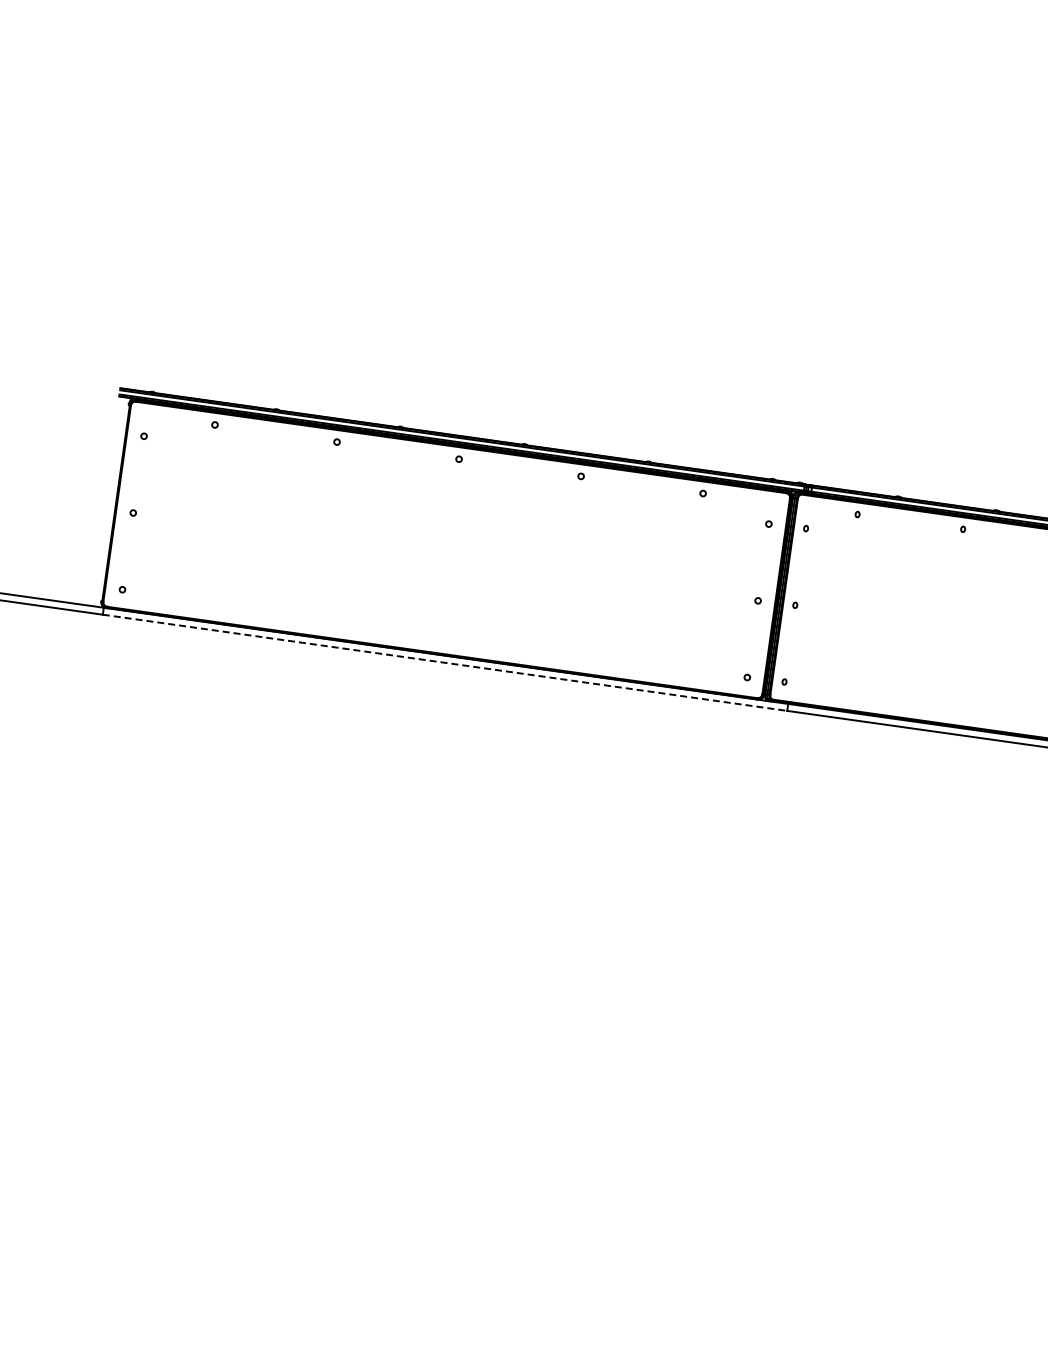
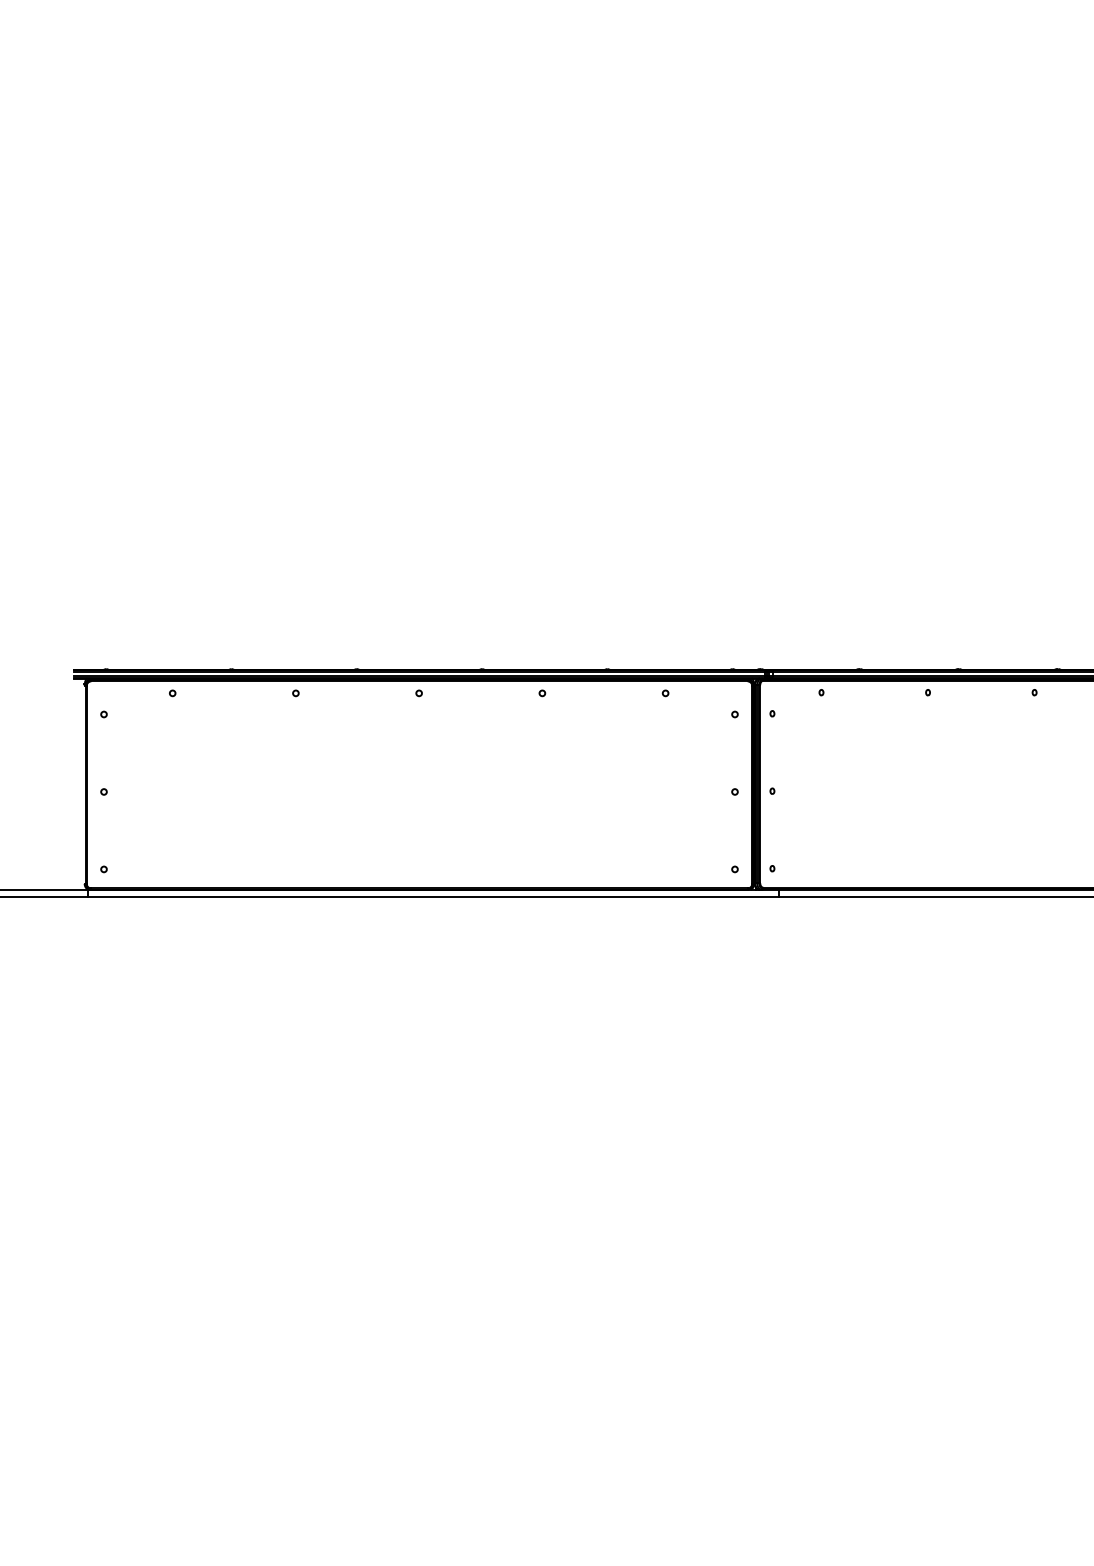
line: (445, 662) -> (433, 896), dashed -> solid

